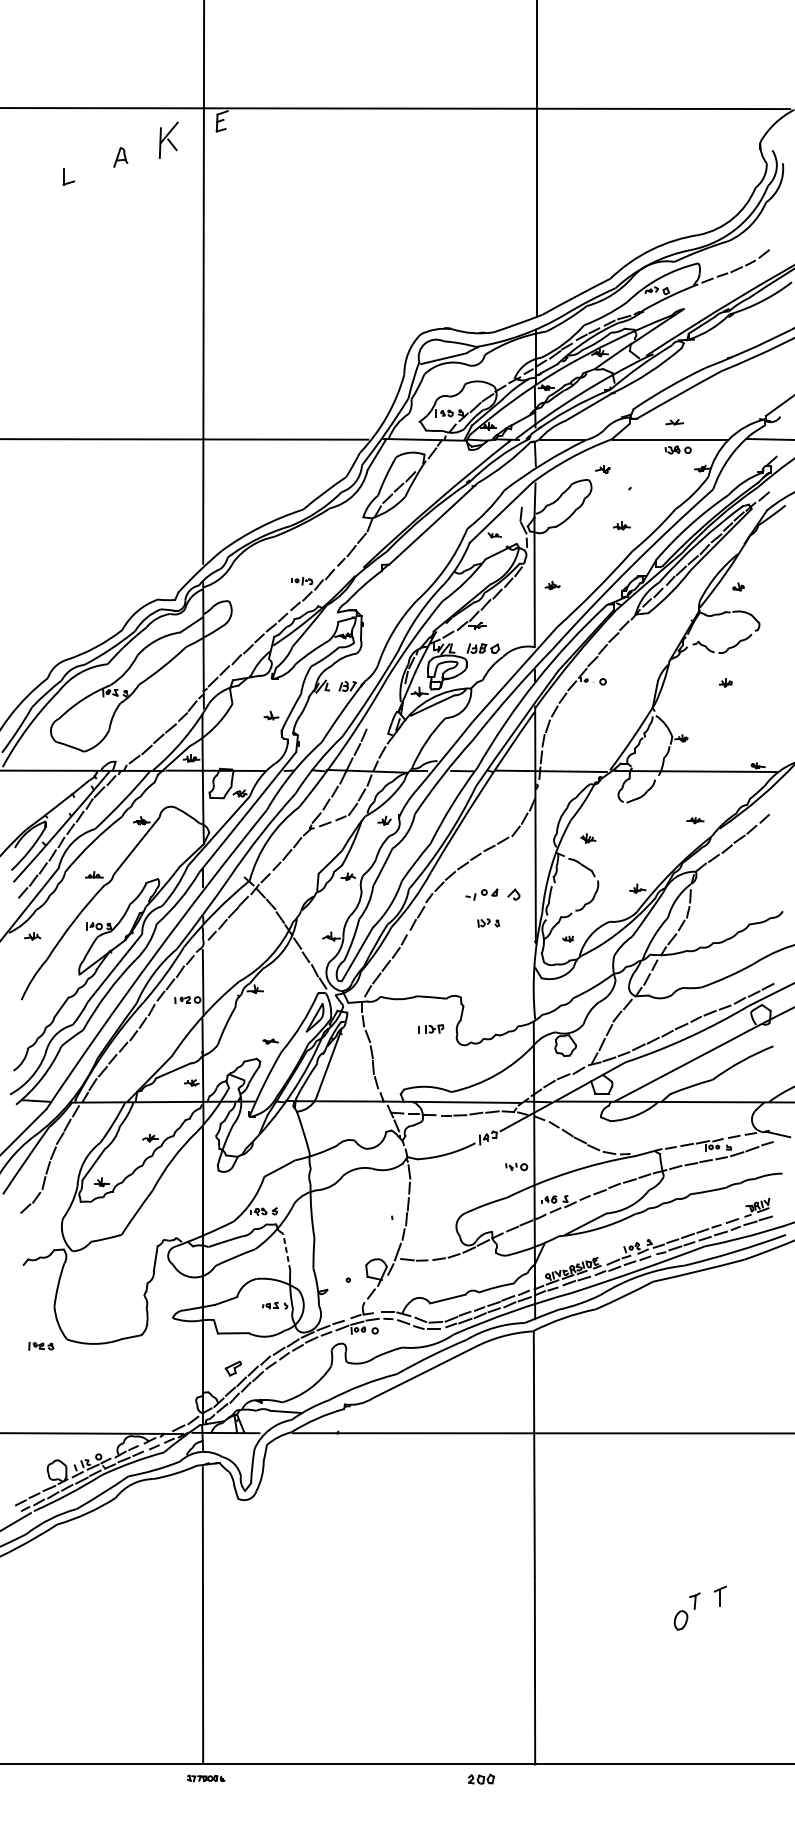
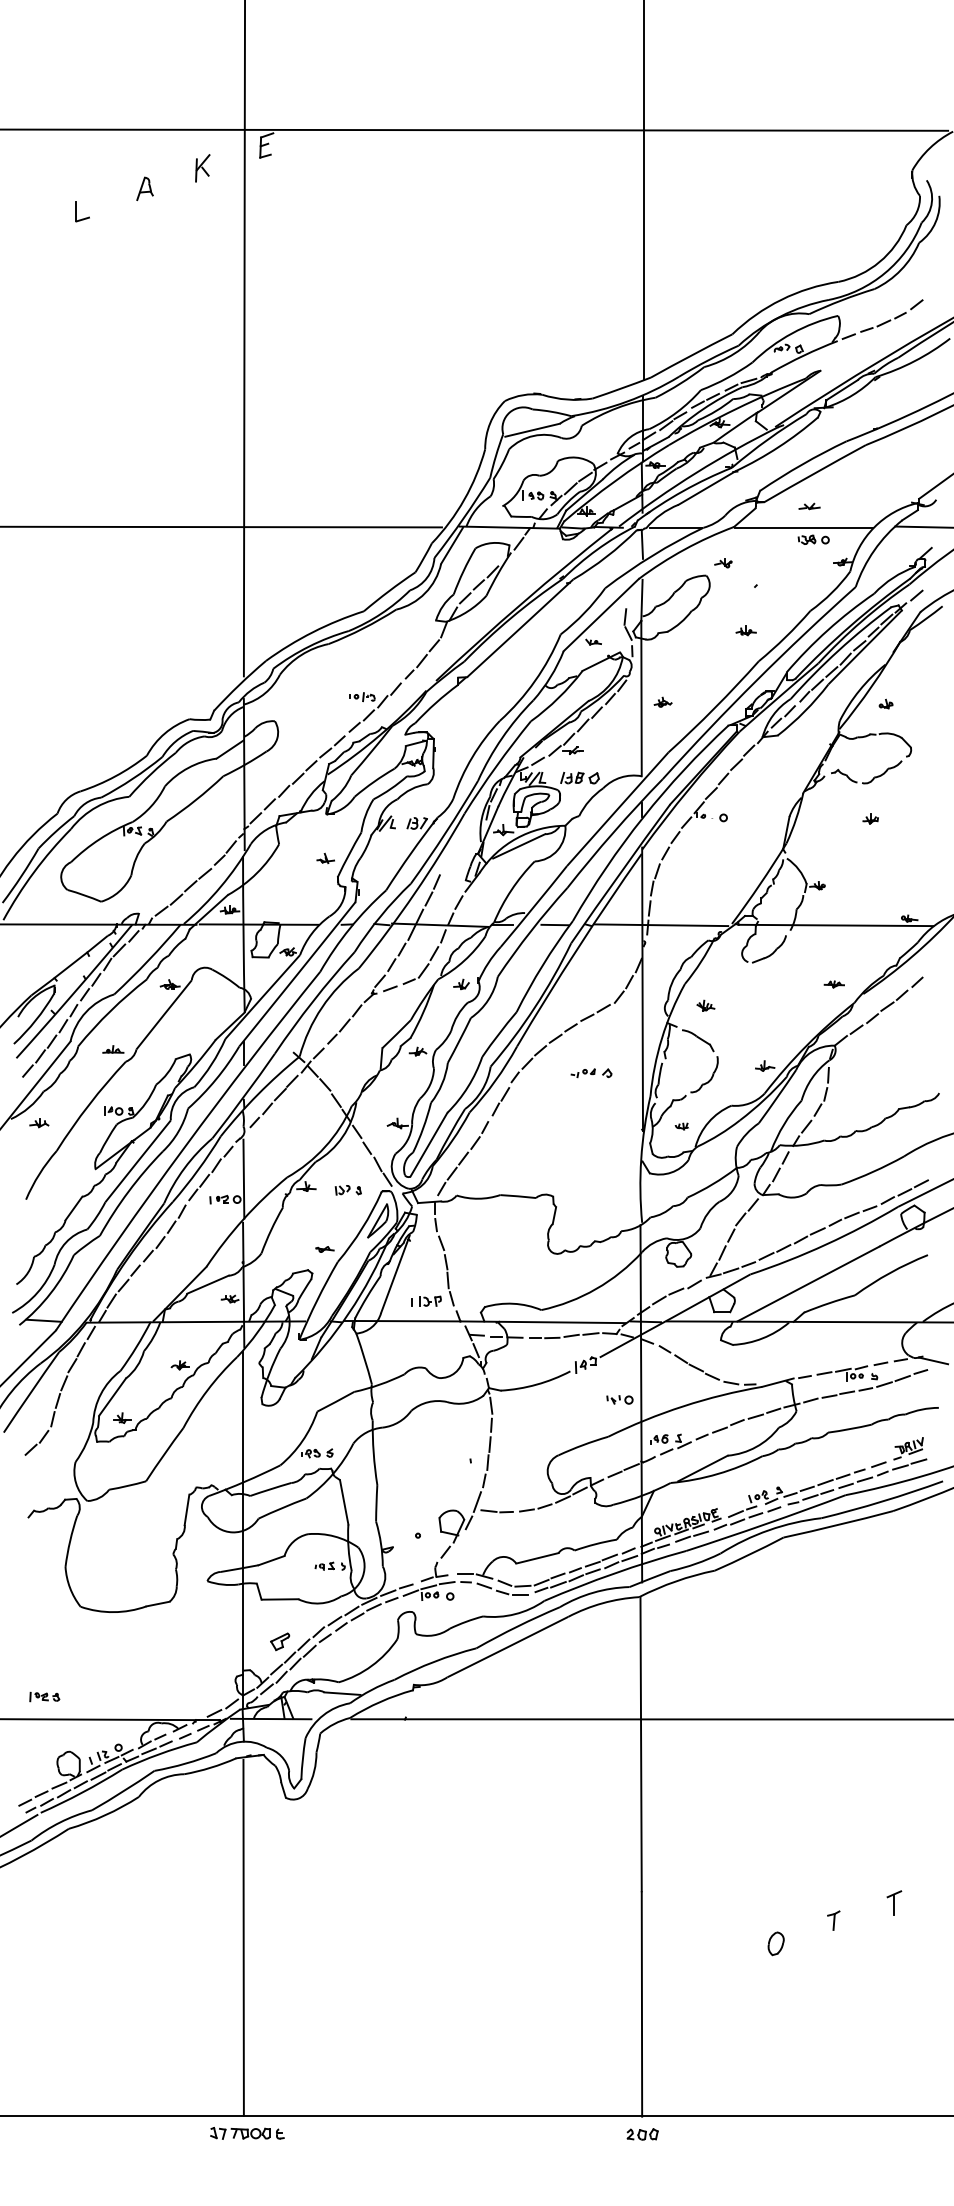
part: (168, 140) -> (202, 168), size x0.62
part: (492, 894) -> (591, 1073), size x0.62
part: (487, 923) -> (347, 1190), moved
part: (431, 1028) -> (426, 1300), moved
line: (287, 1252) -> (344, 1502), dashed -> solid
part: (41, 1345) -> (44, 1696), moved
part: (720, 1595) -> (894, 1902), moved
part: (680, 1620) -> (775, 1943), moved
part: (206, 1778) -> (247, 2133), size x1.67
part: (481, 1779) -> (642, 2134), moved

